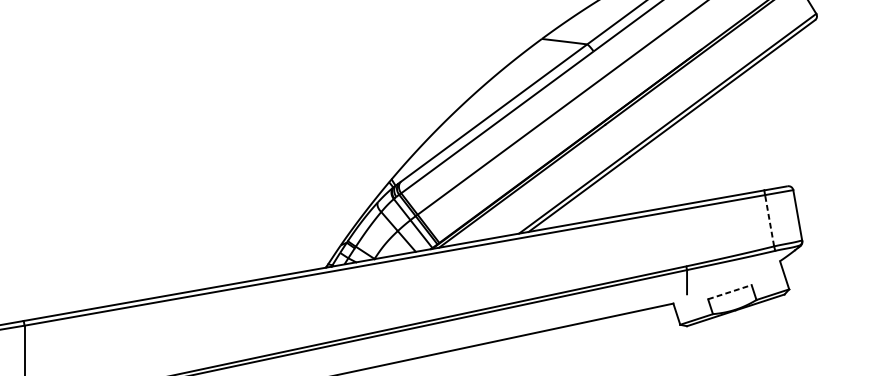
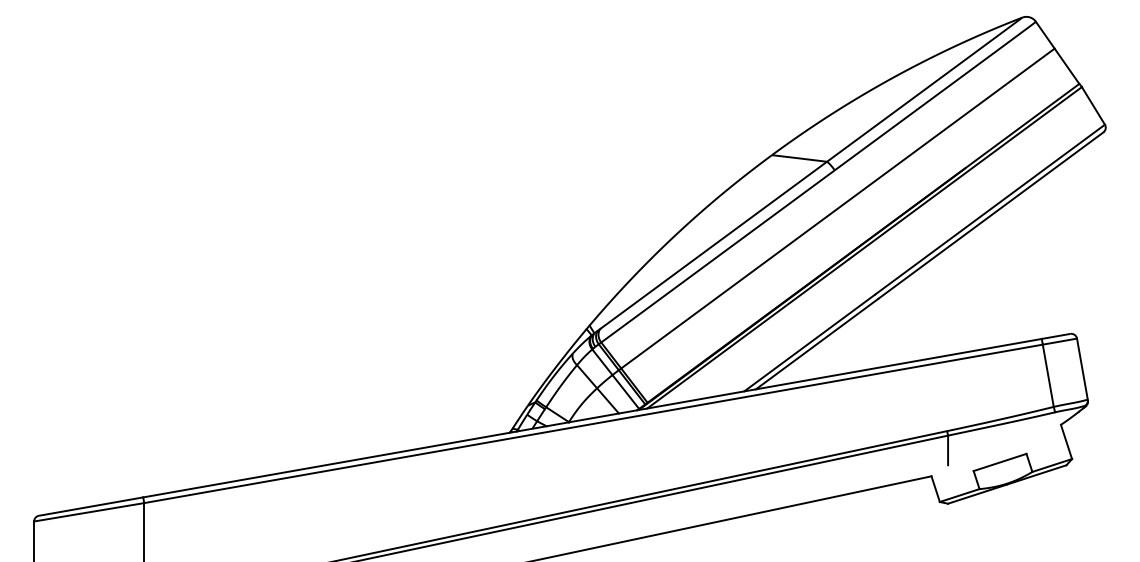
line: (769, 220) -> (1048, 375), dashed -> solid
line: (730, 292) -> (1000, 462), dashed -> solid

